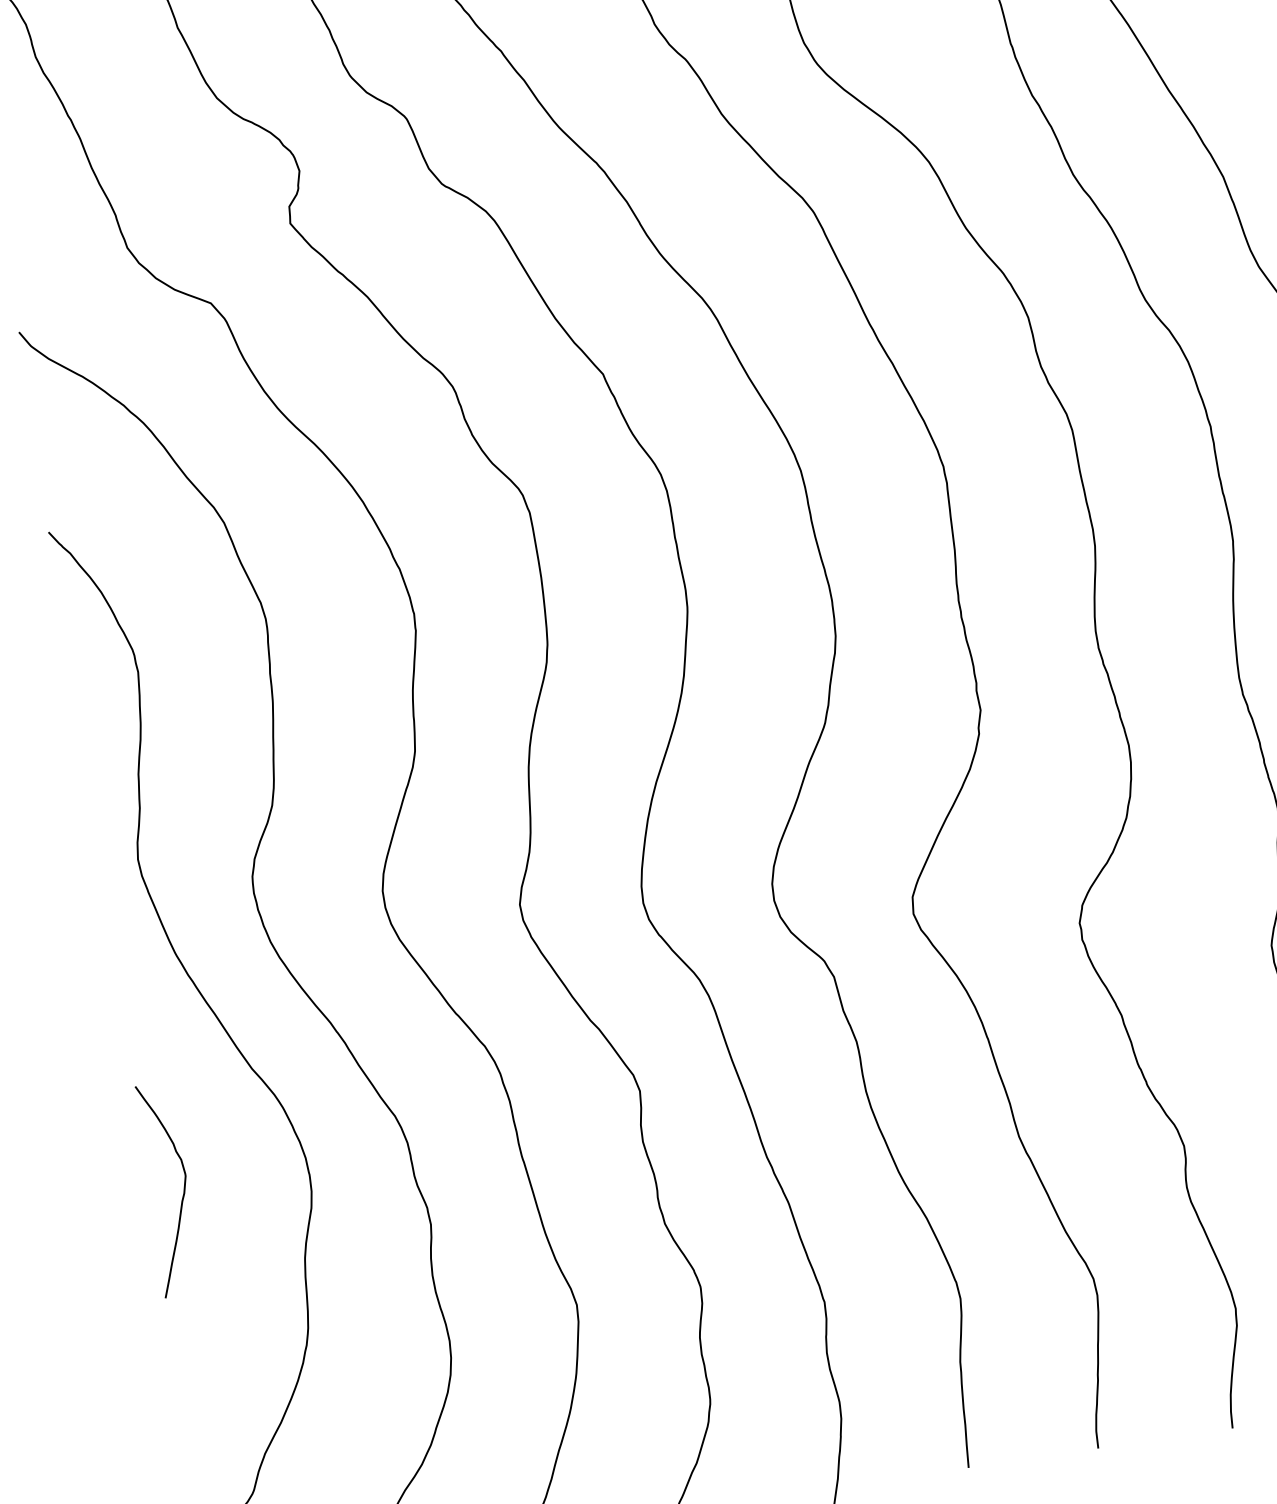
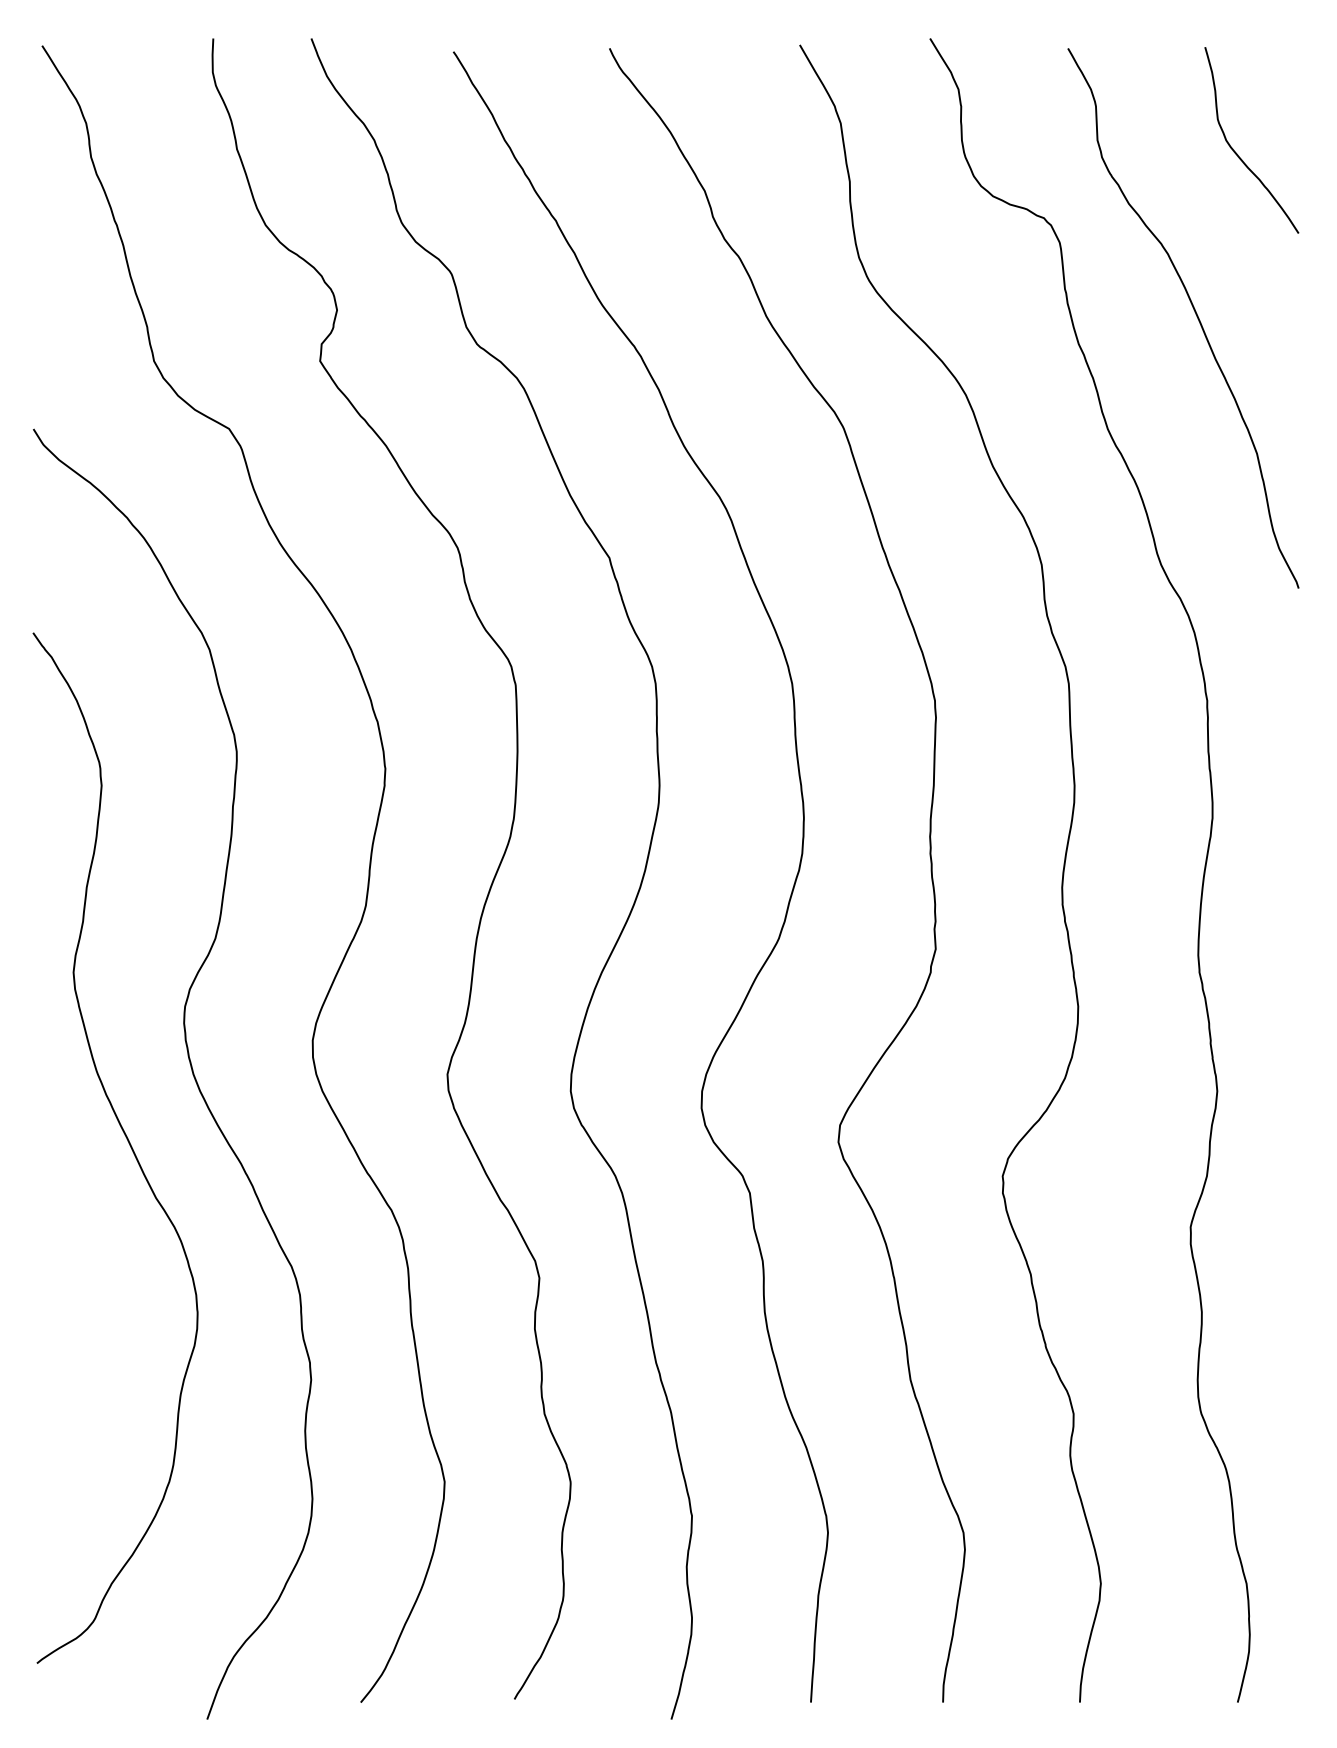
curve: (183, 1189) -> (69, 1308), removed

